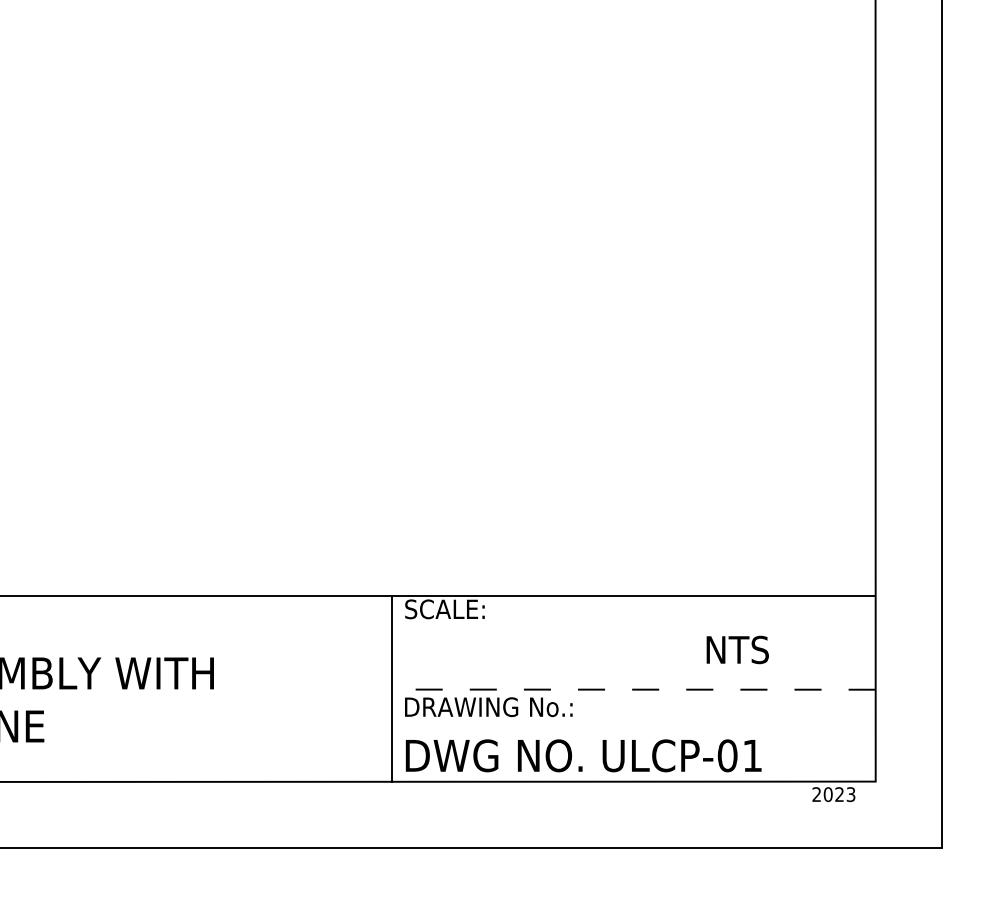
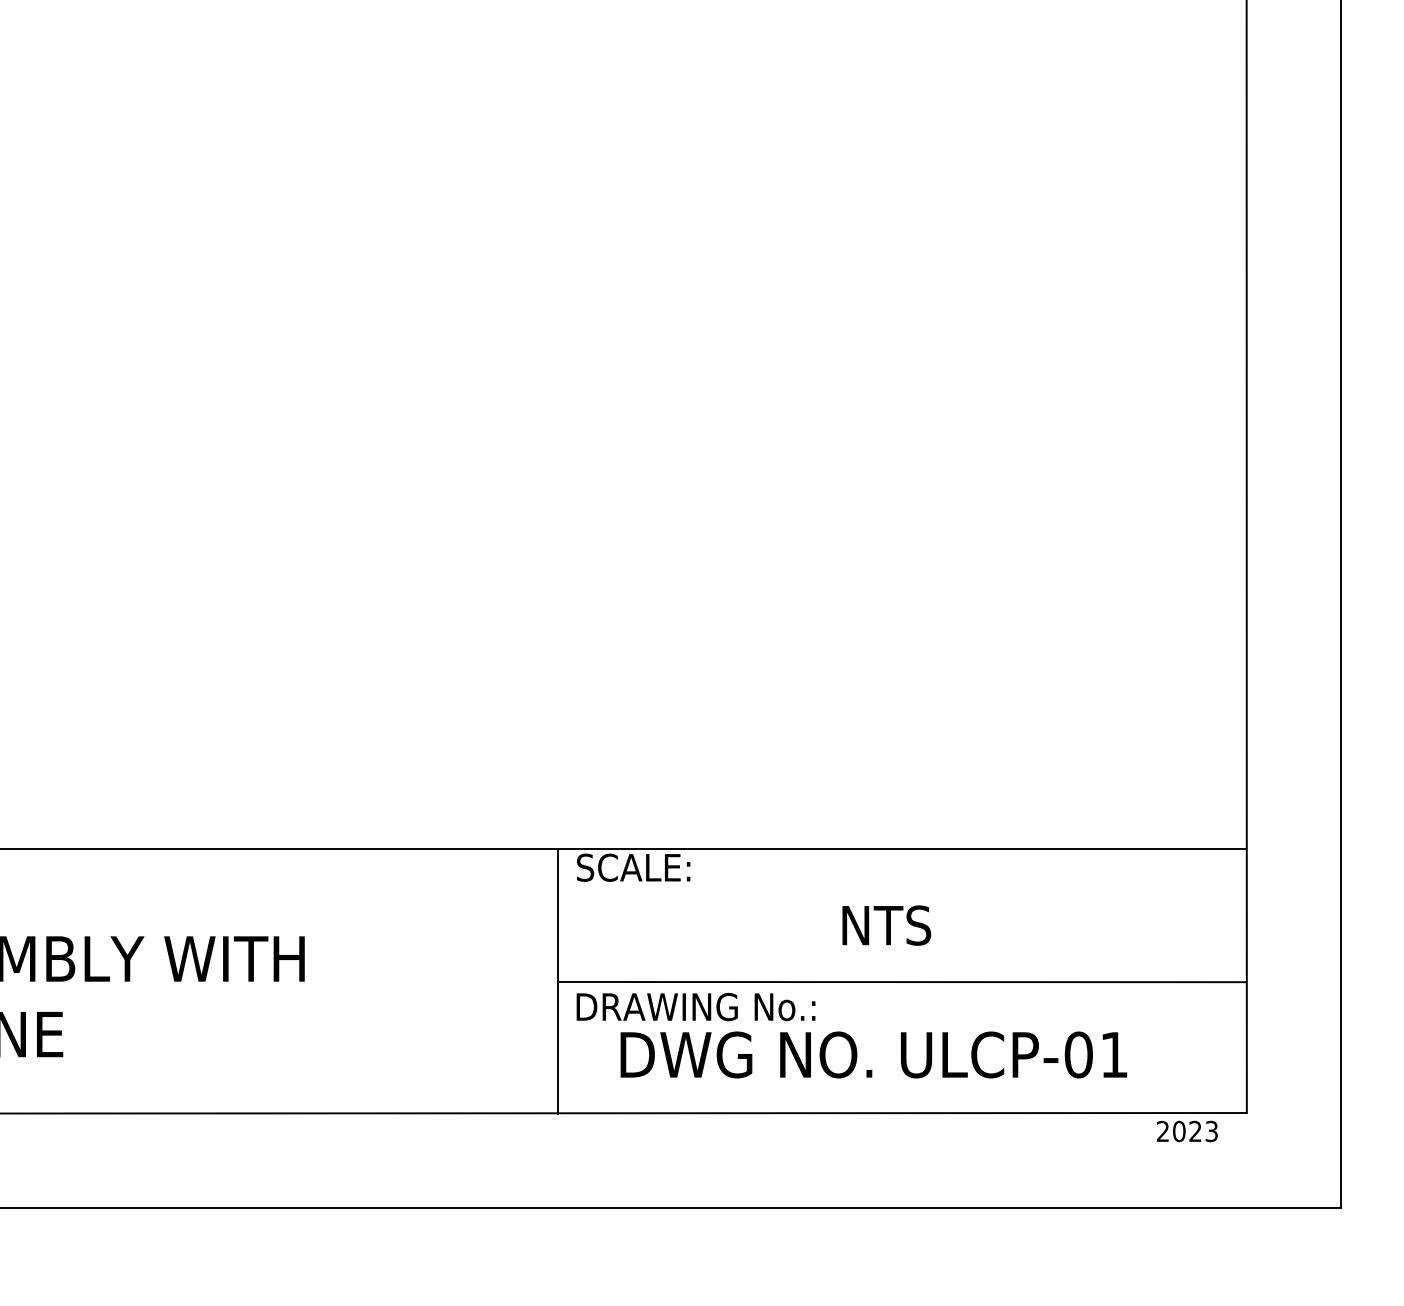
text: (737, 649) -> (886, 924), moved
line: (633, 689) -> (902, 981), dashed -> solid
text: (583, 755) -> (873, 1054), moved

